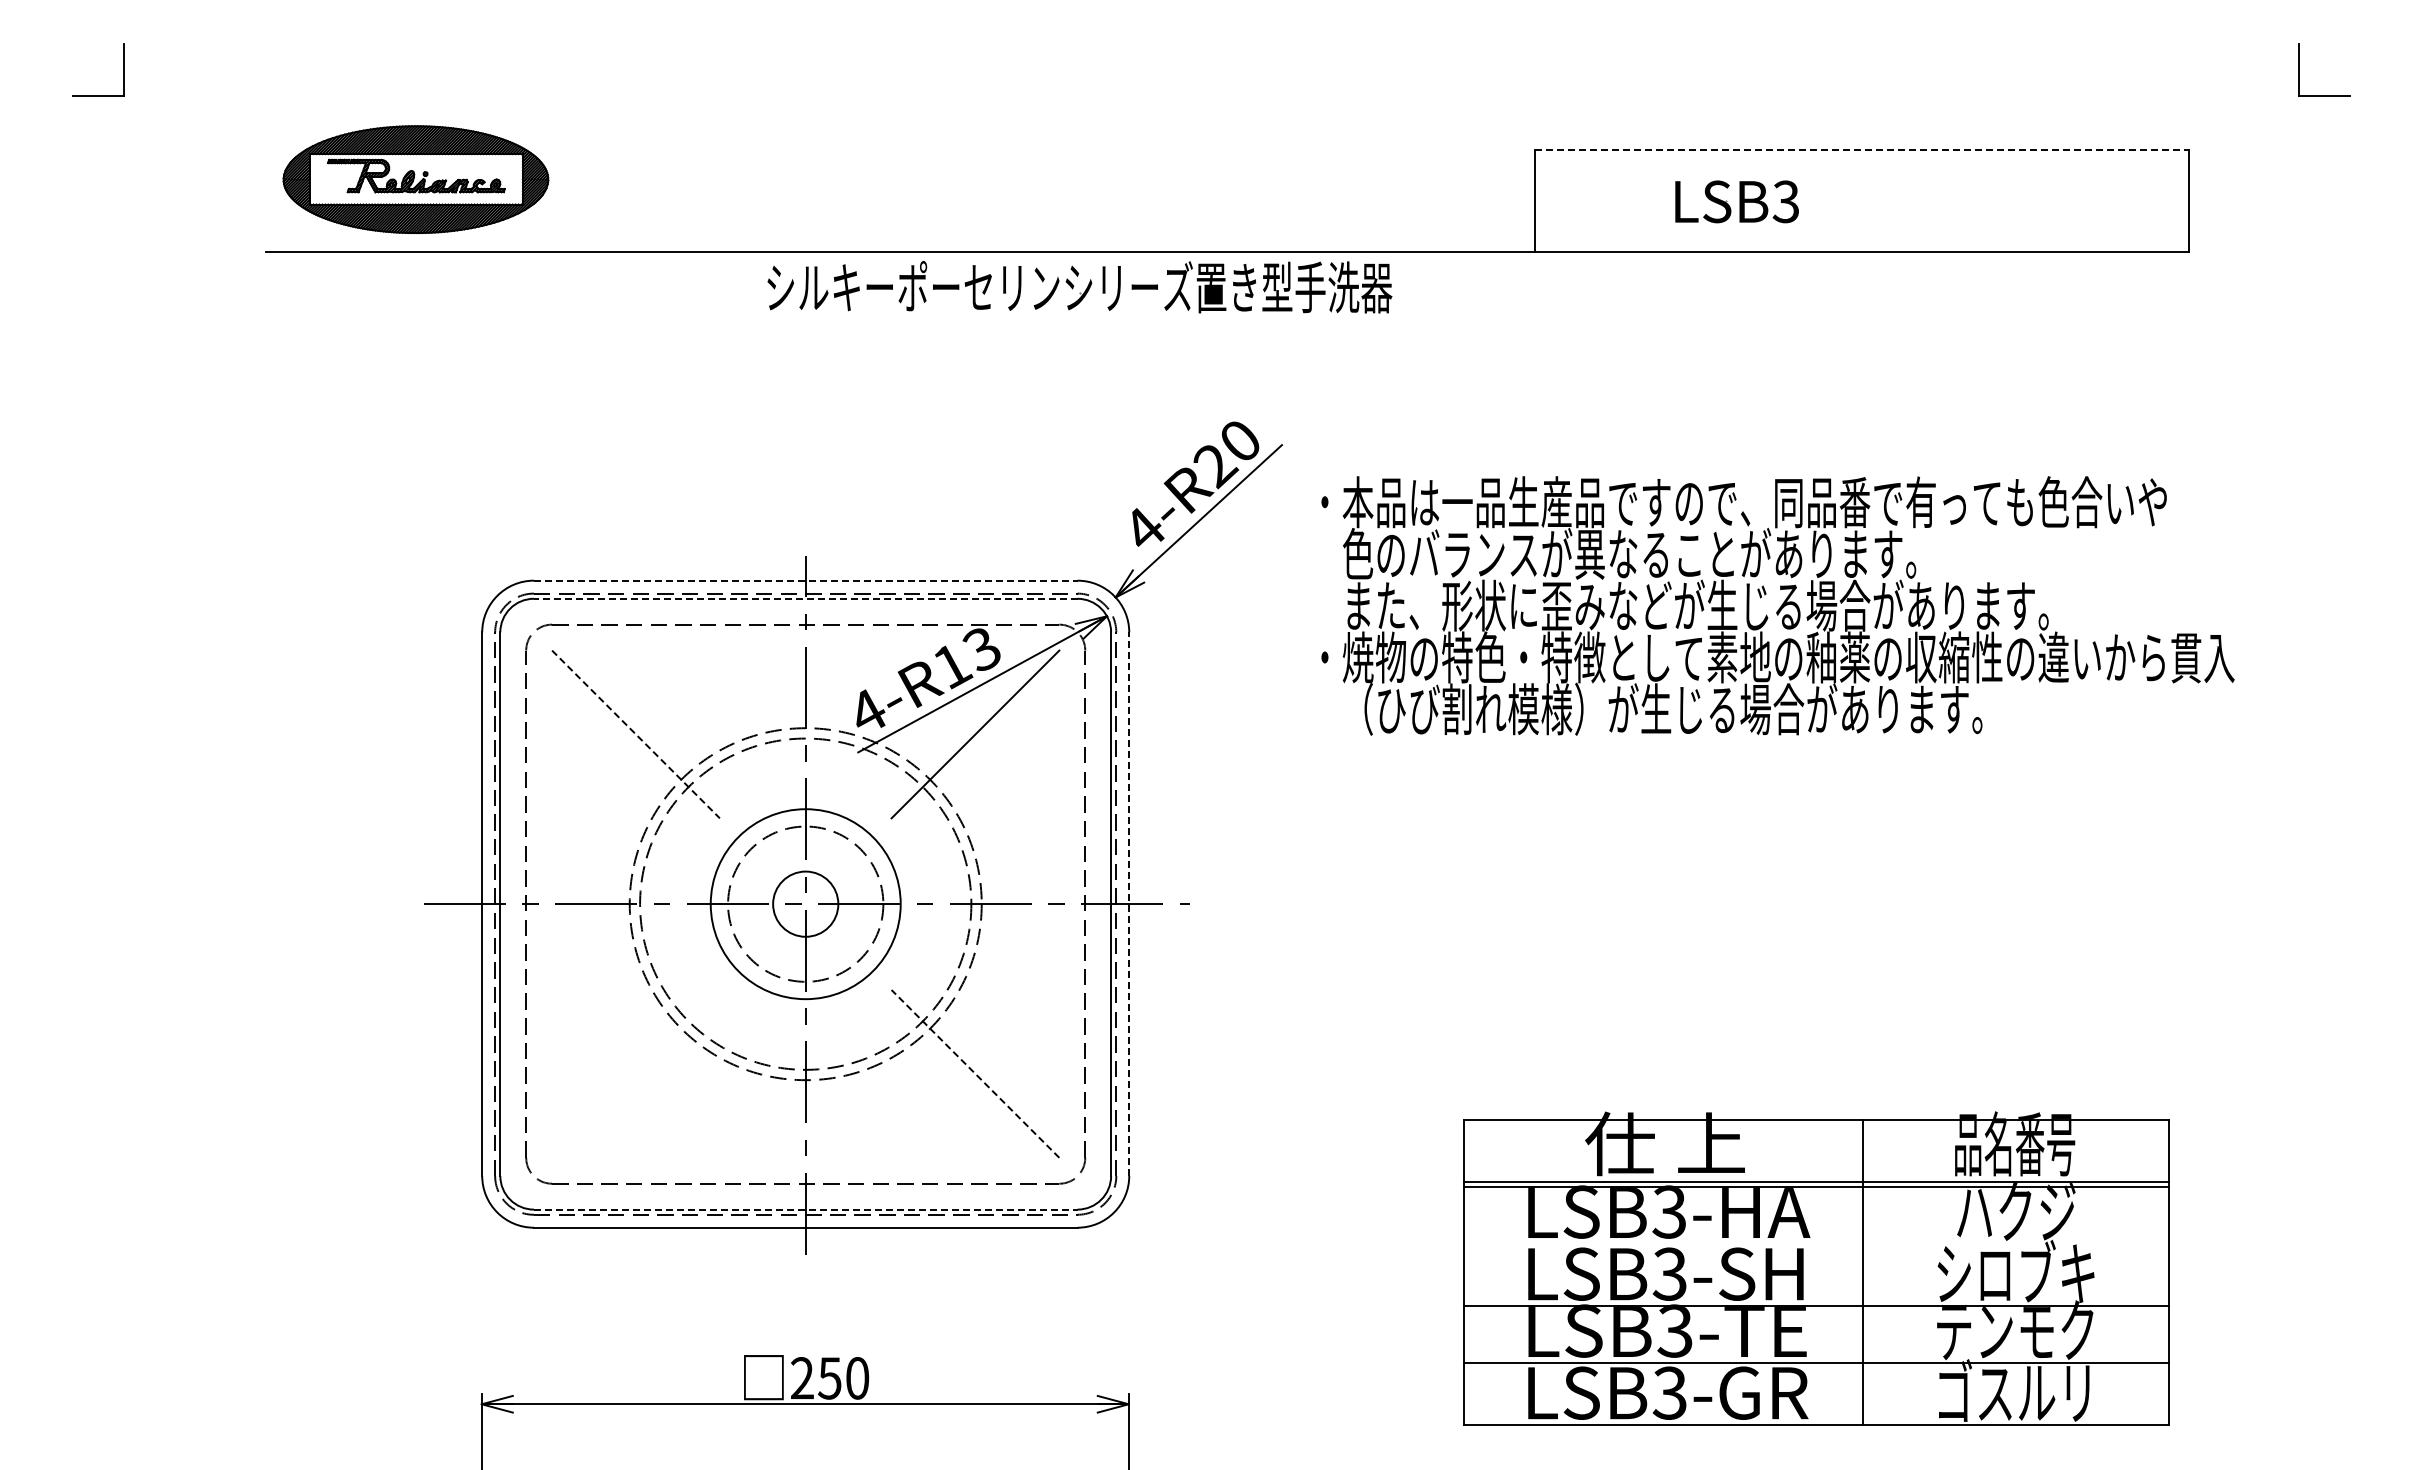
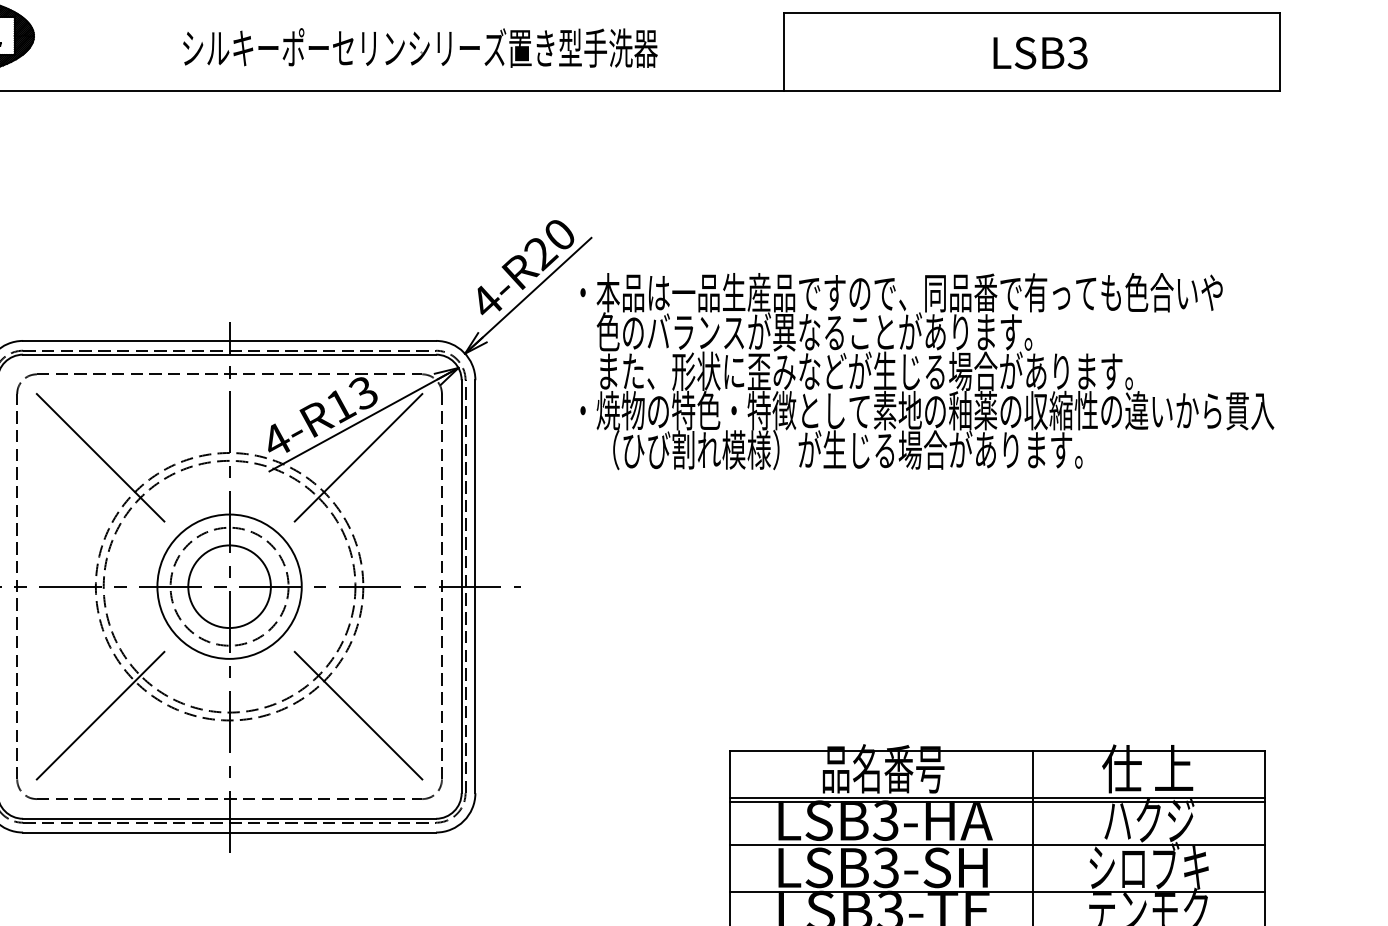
line: (1861, 149) -> (1031, 13), dashed -> solid
part: (1736, 201) -> (1040, 52), moved
part: (1079, 287) -> (420, 48), moved
line: (805, 580) -> (229, 340), dashed -> solid
line: (805, 598) -> (229, 354), dashed -> solid
text: (1777, 605) -> (926, 371), moved
line: (636, 734) -> (101, 457), dashed -> solid
circle: (805, 903) -> (229, 586), size x1.67
line: (1129, 904) -> (475, 586), dashed -> solid
line: (635, 1073) -> (100, 715), added
line: (975, 1073) -> (358, 715), dashed -> solid
text: (1665, 1143) -> (882, 768), 仕 上 -> 品名番号
text: (2014, 1143) -> (1148, 768), 品名番号 -> 仕 上
line: (805, 1209) -> (229, 818), dashed -> solid
line: (1816, 1244) -> (997, 845), added

